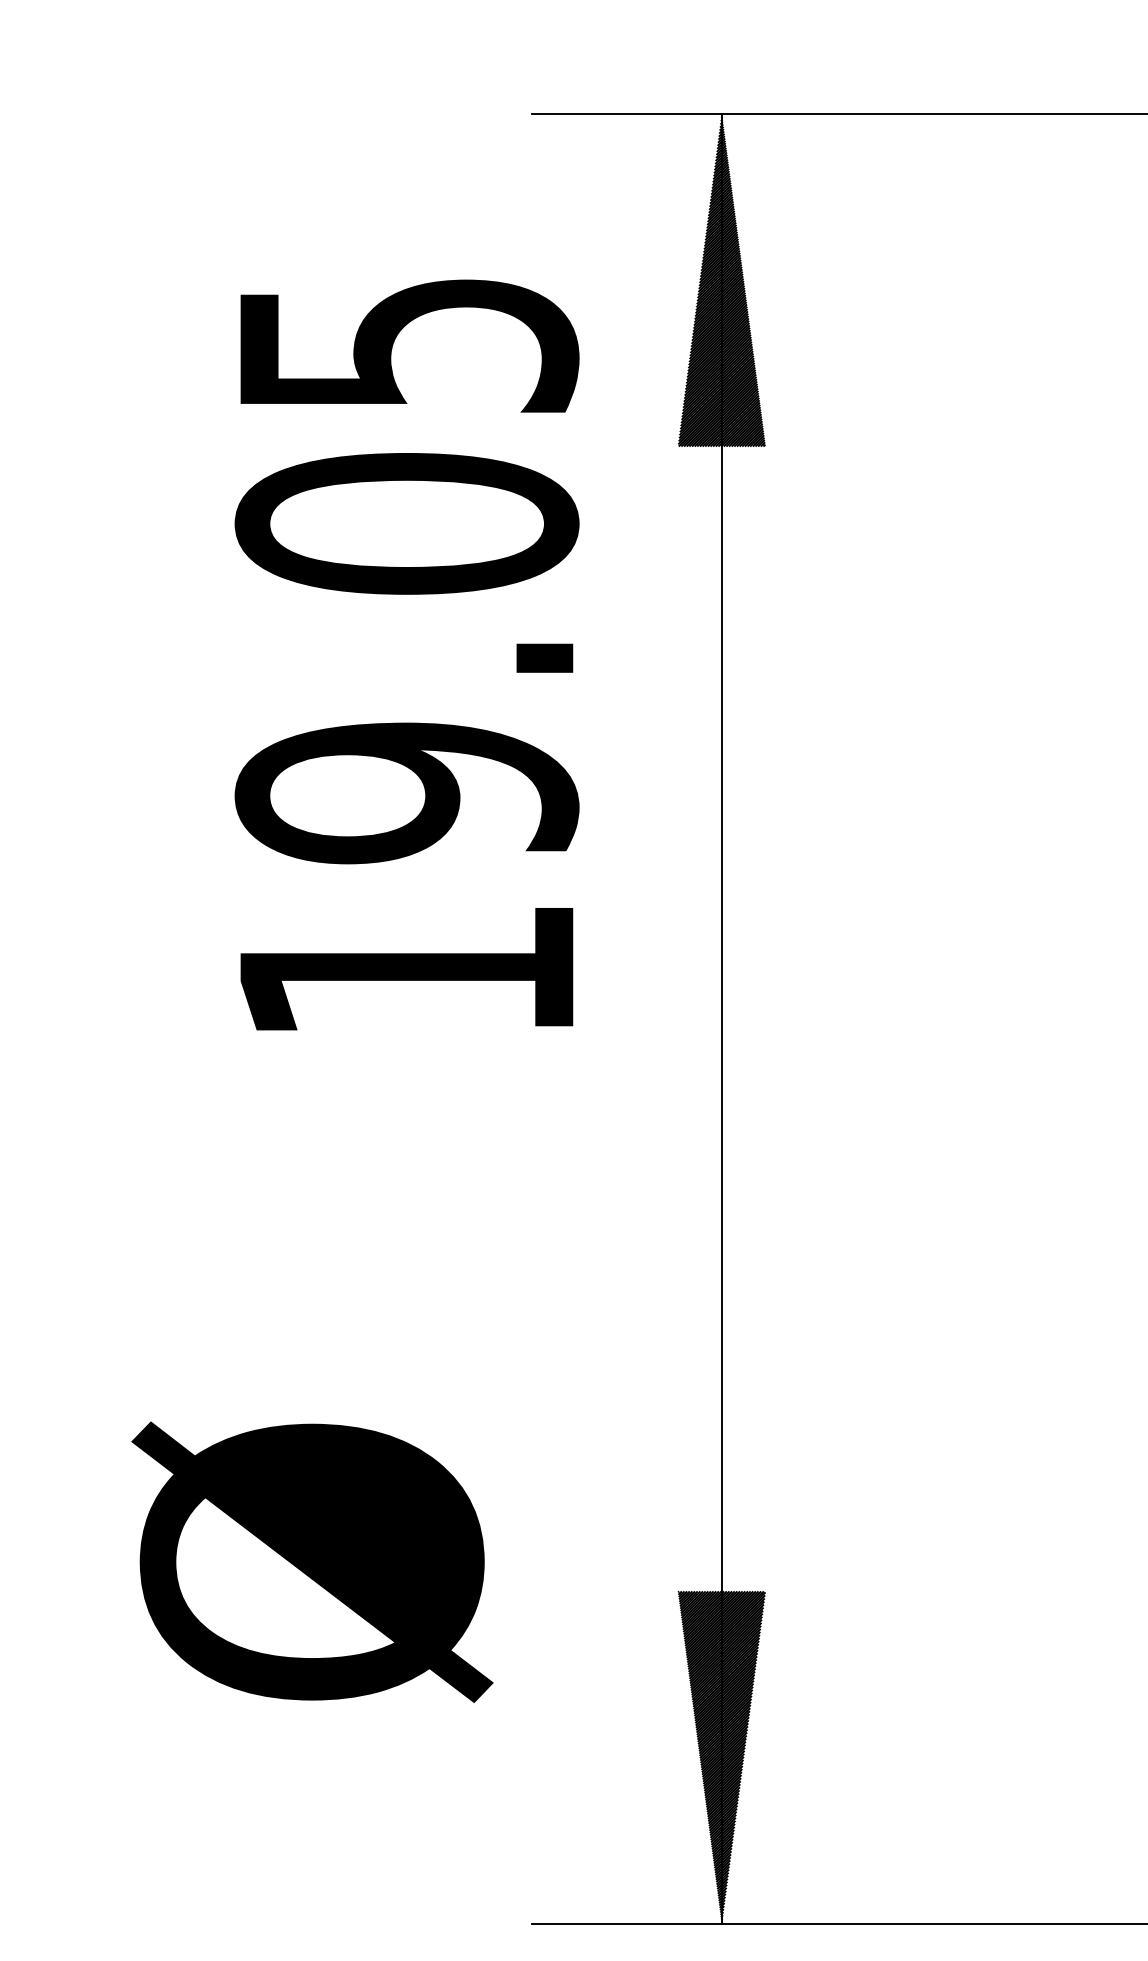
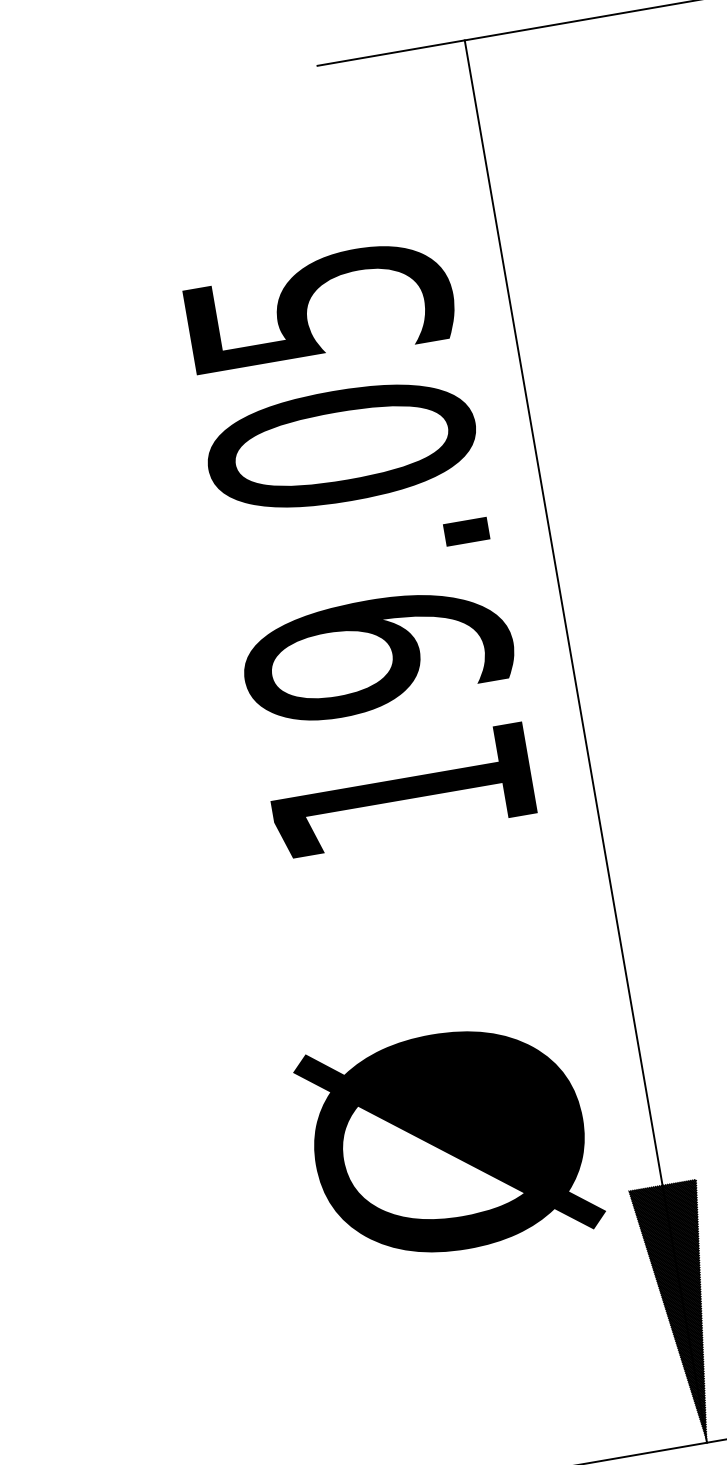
hatch: (721, 280) -> (486, 169), removed
text: (406, 654) -> (358, 547), moved
text: (312, 1561) -> (449, 1141), moved

